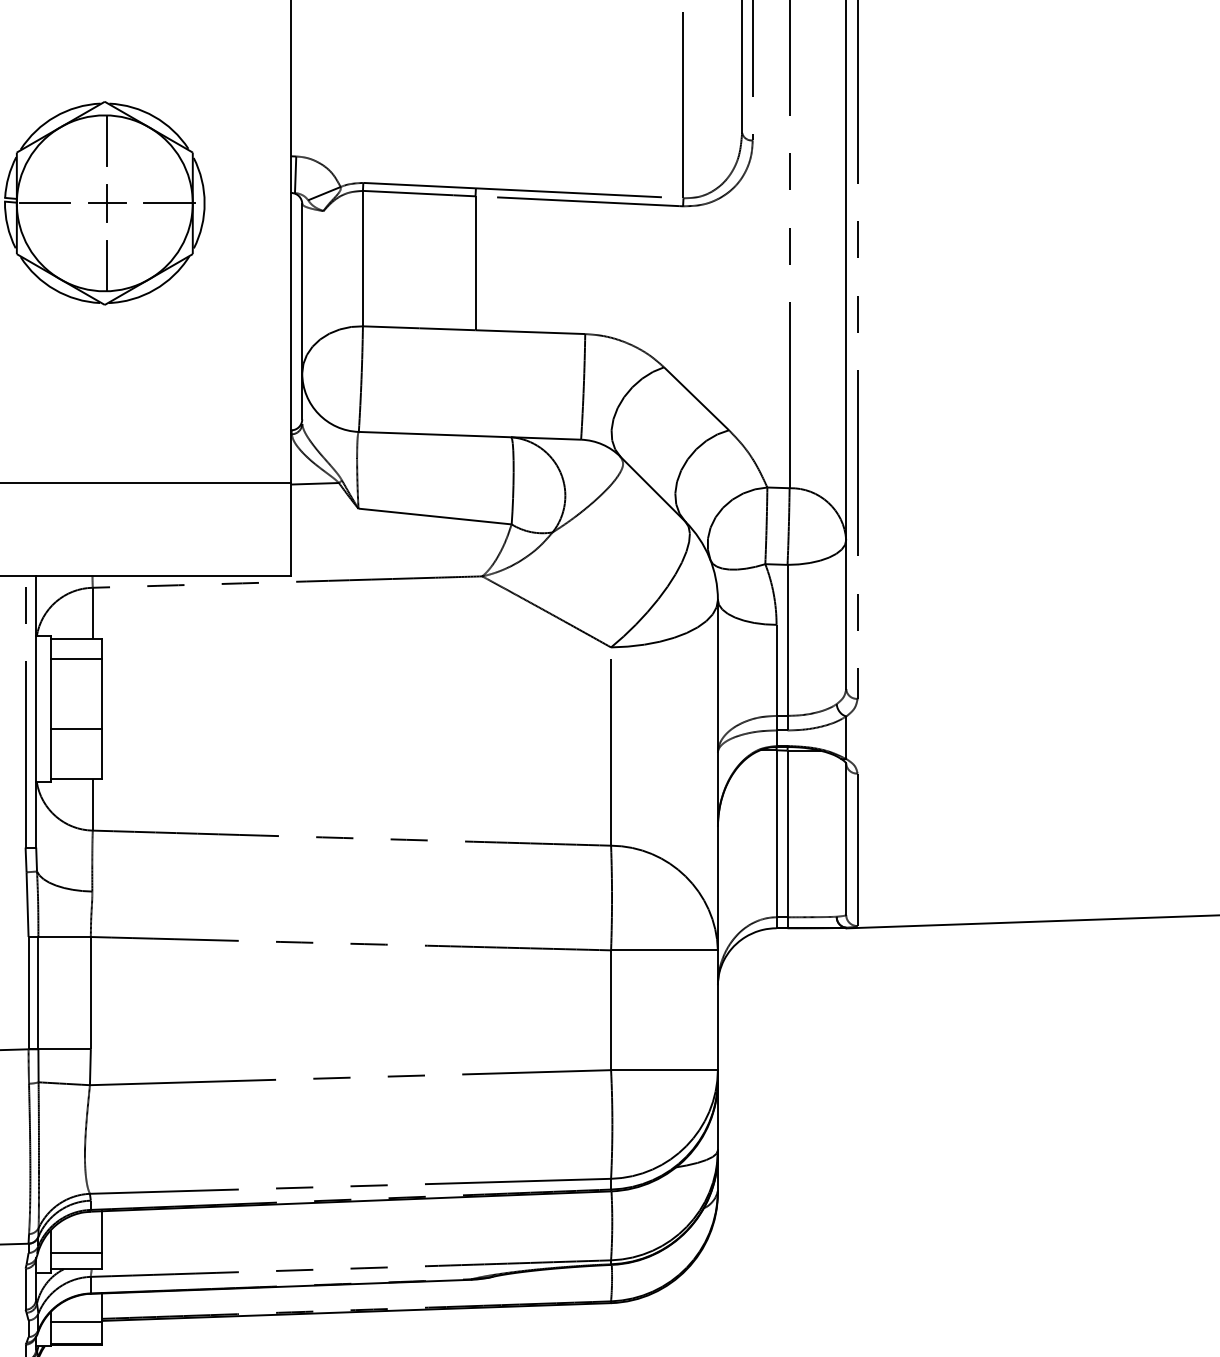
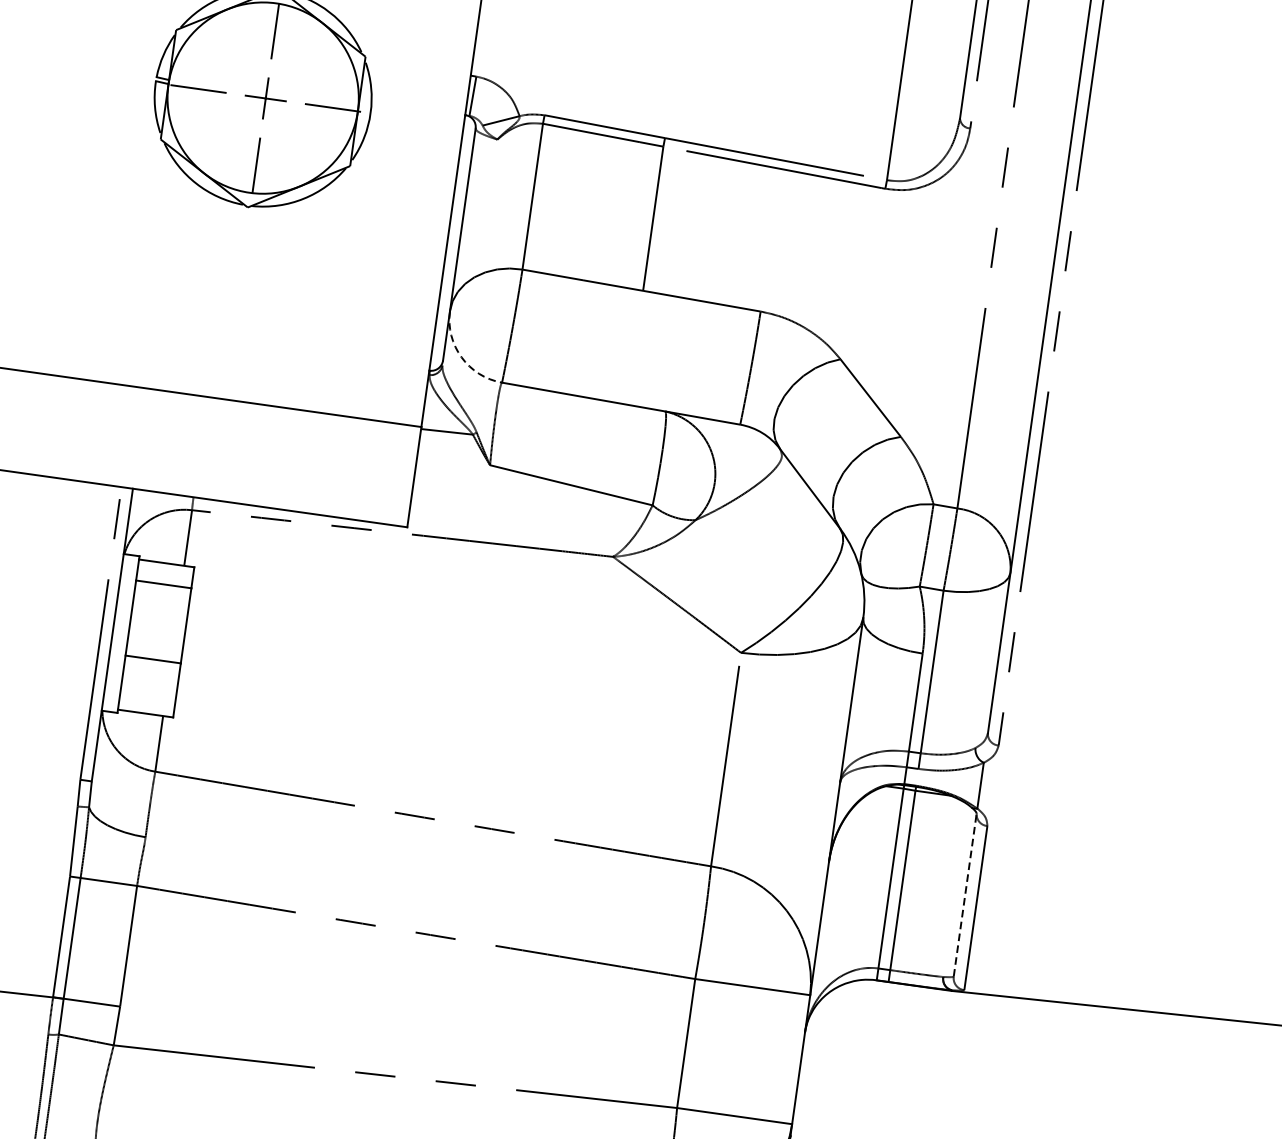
arc: (318, 414) -> (461, 357), solid -> dashed
line: (846, 839) -> (965, 895), solid -> dashed

